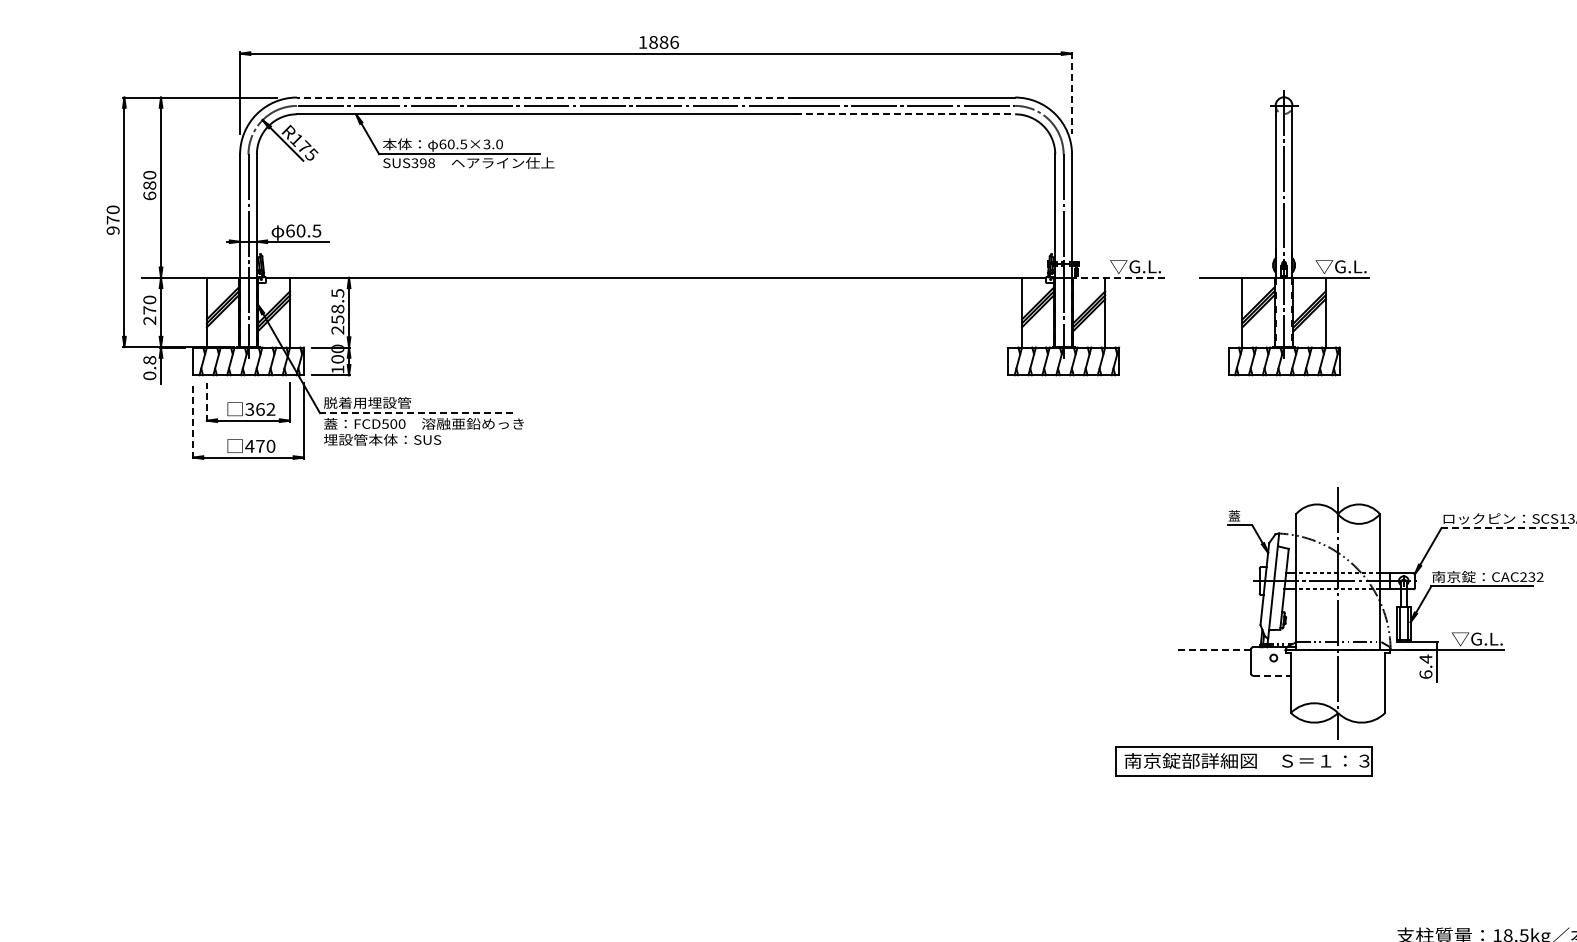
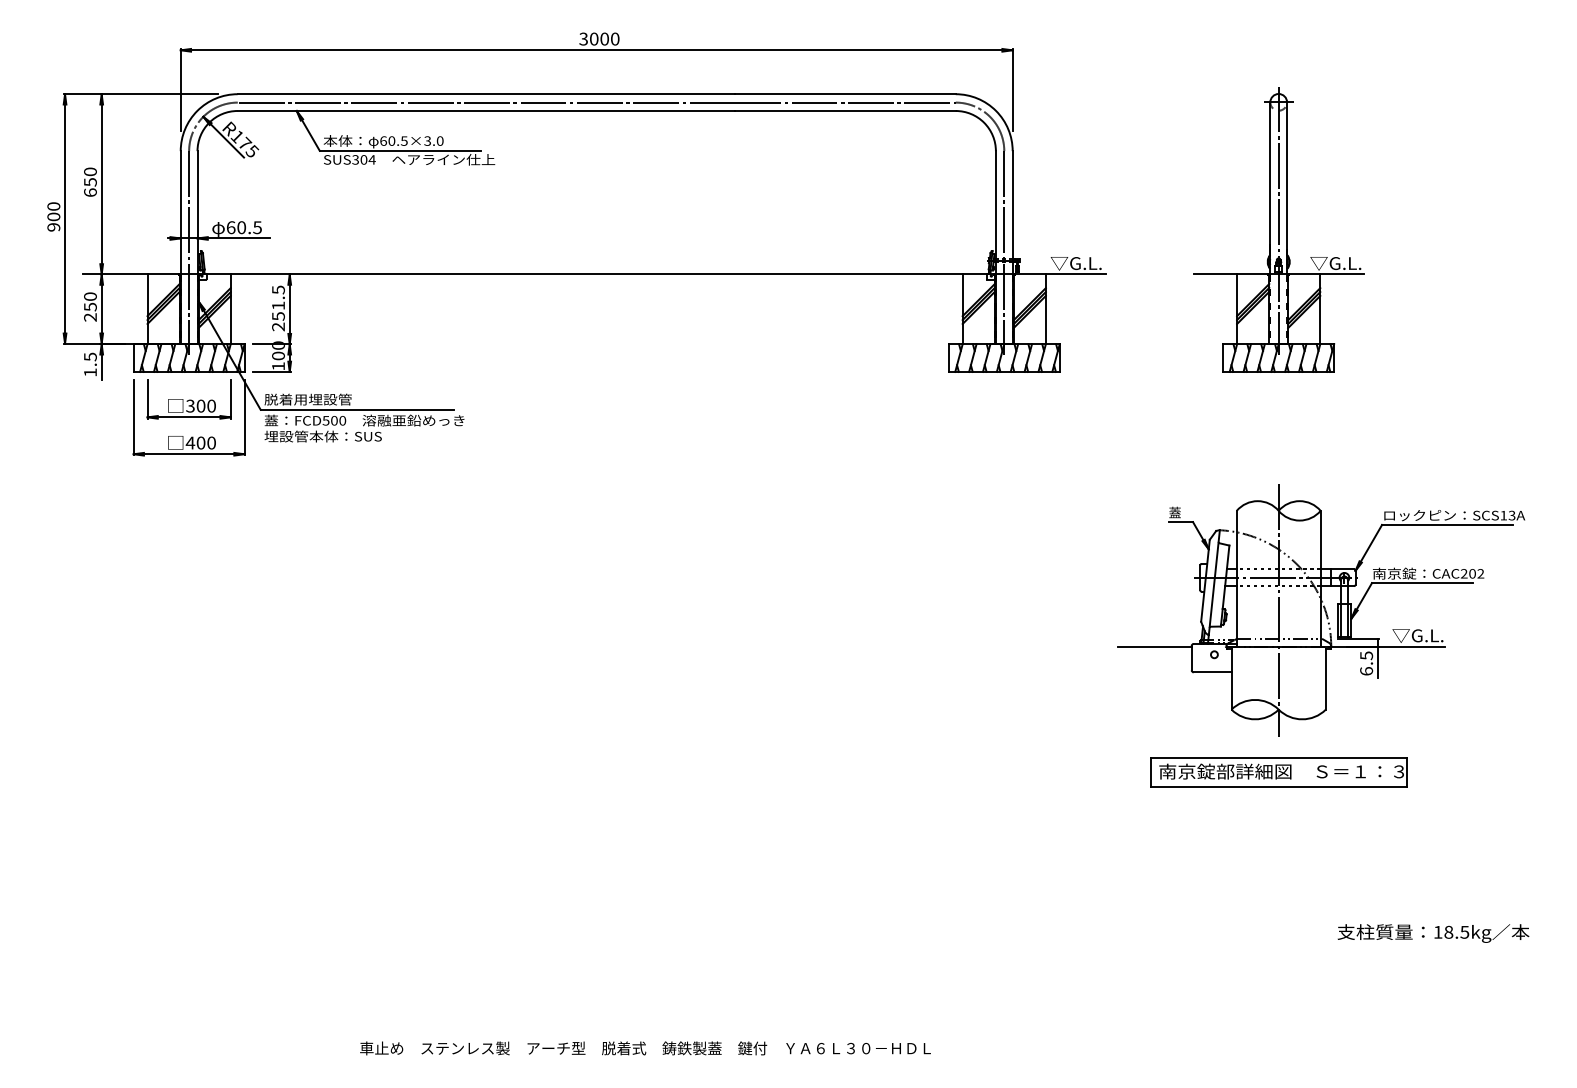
text: (658, 41) -> (599, 38), 1886 -> 3000
line: (1071, 93) -> (1012, 90), dashed -> solid
line: (545, 97) -> (486, 94), dashed -> solid
line: (905, 114) -> (846, 111), dashed -> solid
text: (426, 162) -> (367, 159), SUS398 -> SUS304
text: (149, 185) -> (90, 182), 680 -> 650
text: (112, 219) -> (53, 216), 970 -> 900
part: (1283, 232) -> (1278, 229), moved
line: (1118, 277) -> (1059, 274), dashed -> solid
text: (337, 308) -> (278, 305), 258.5 -> 251.5
text: (149, 309) -> (90, 306), 270 -> 250
text: (149, 367) -> (90, 364), 0.8 -> 1.5
line: (206, 401) -> (147, 398), dashed -> solid
text: (264, 408) -> (205, 405), 362 -> 300
line: (416, 412) -> (357, 409), dashed -> solid
line: (192, 420) -> (133, 417), dashed -> solid
text: (259, 445) -> (200, 442), 470 -> 400
line: (1506, 527) -> (1447, 524), dashed -> solid
text: (1531, 576) -> (1472, 573), CAC232 -> CAC202
line: (1213, 650) -> (1154, 647), dashed -> solid
text: (1425, 658) -> (1366, 655), 6.4 -> 6.5
line: (1271, 675) -> (1212, 672), dashed -> solid
part: (1243, 761) -> (1278, 772), moved

